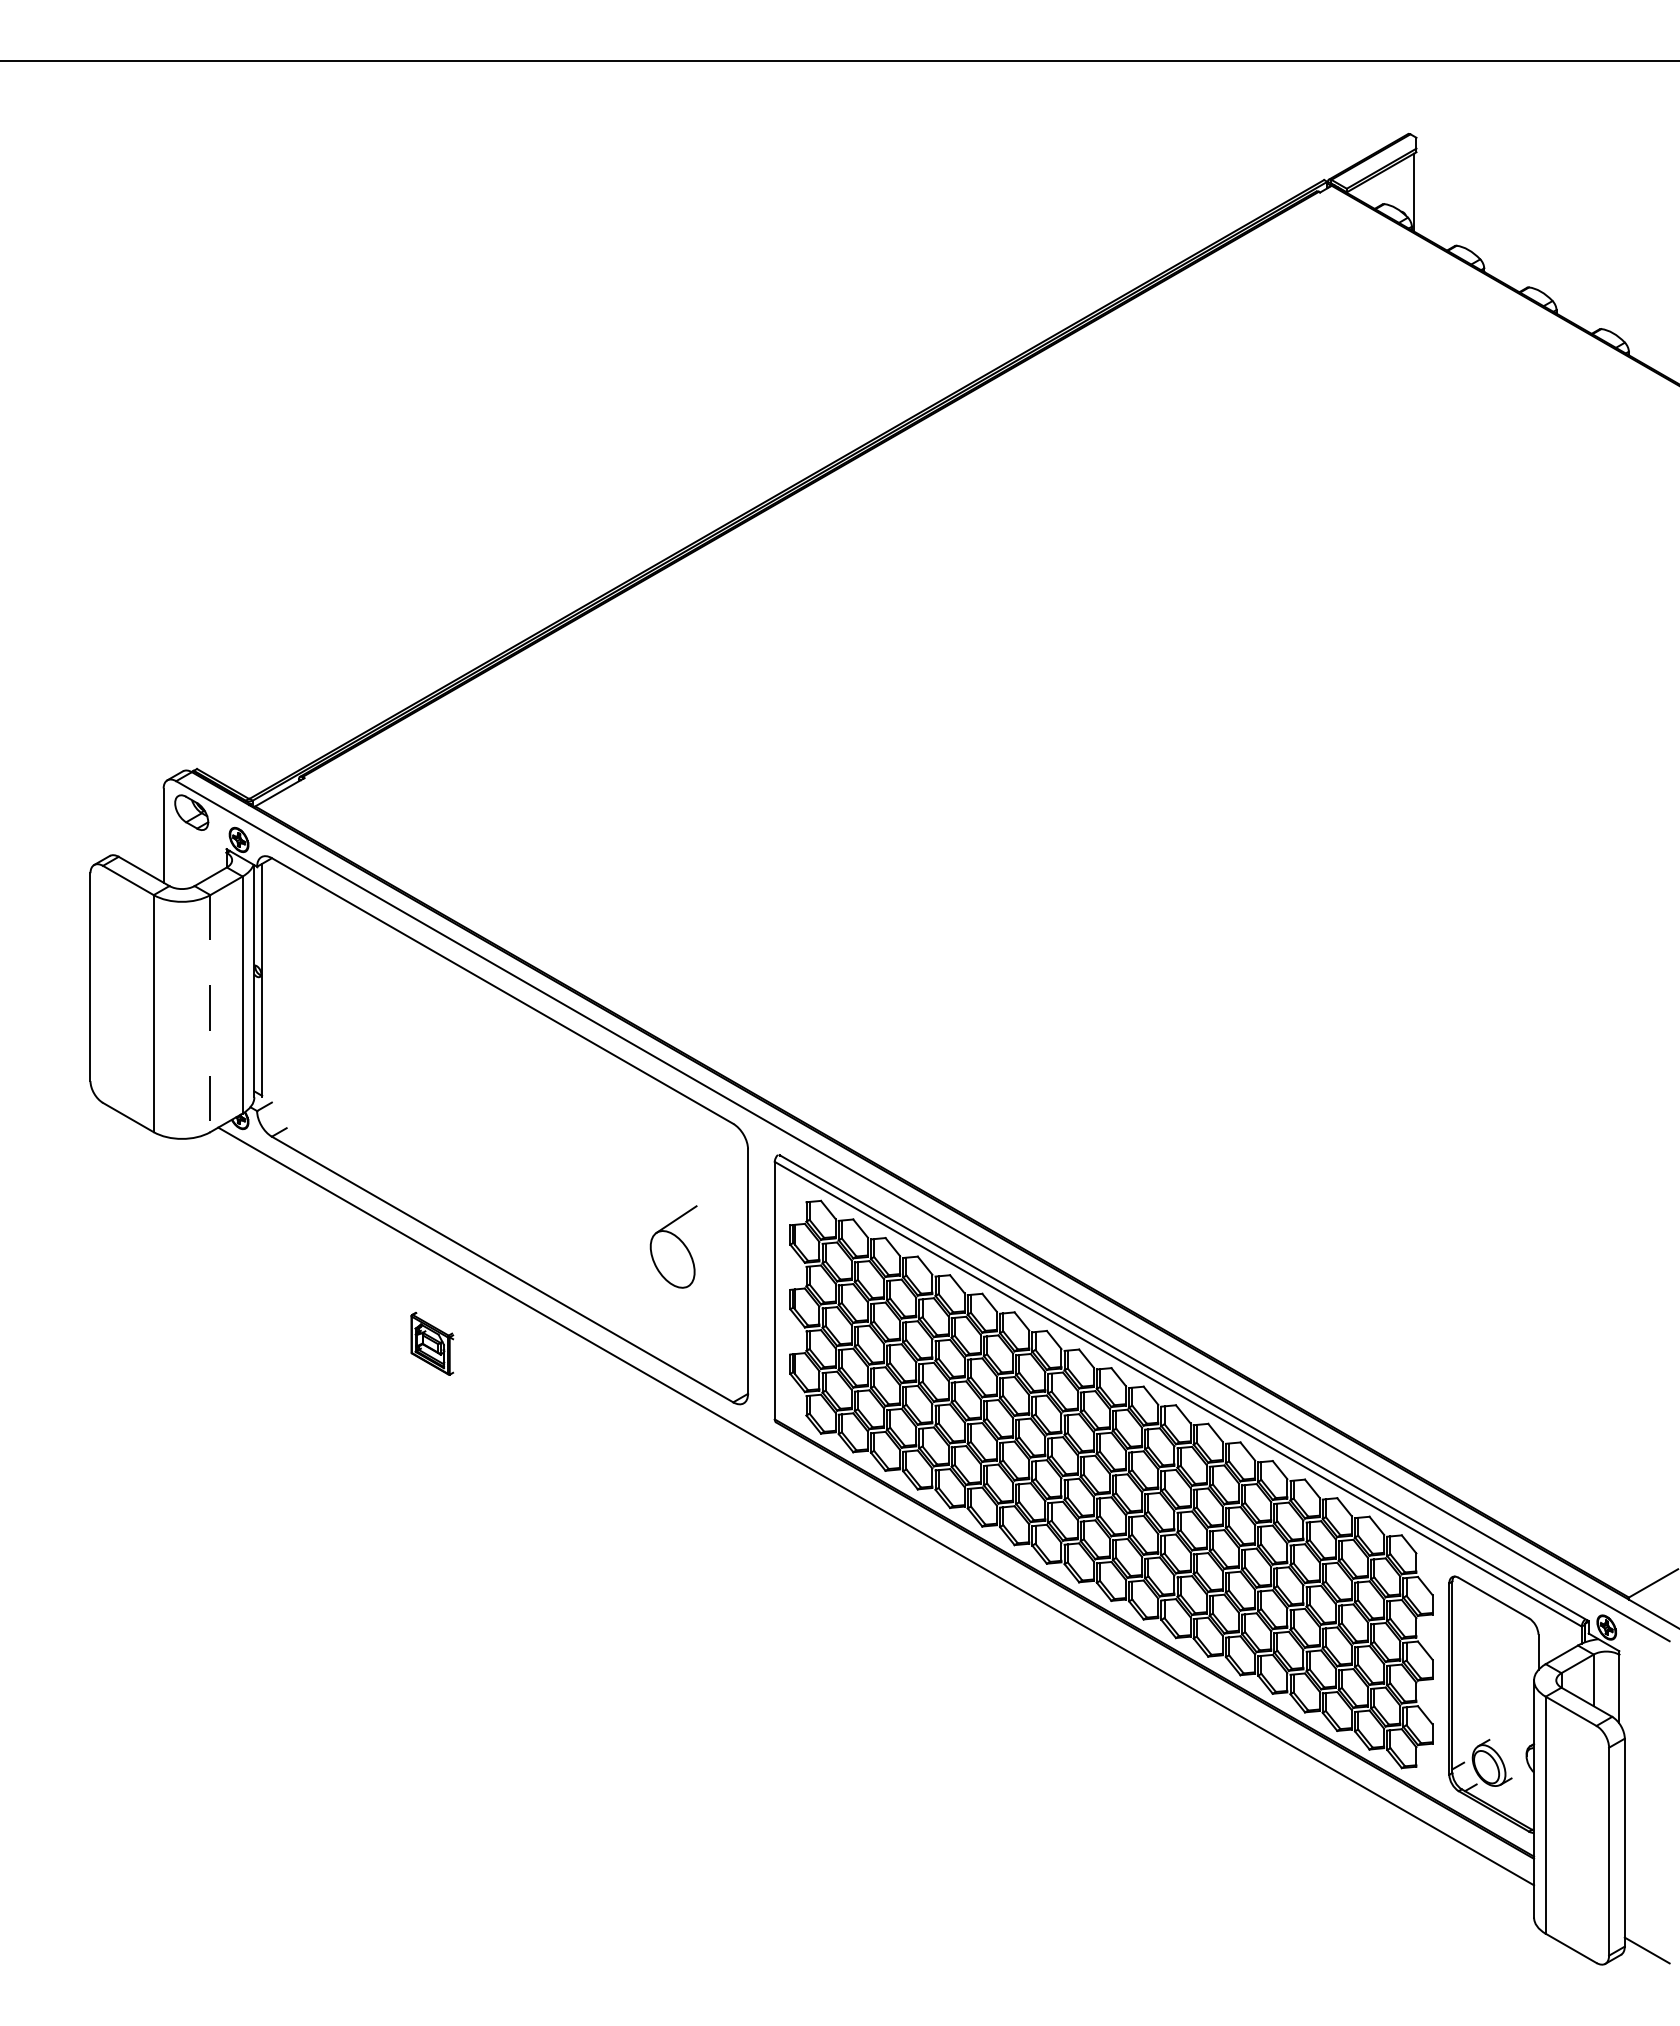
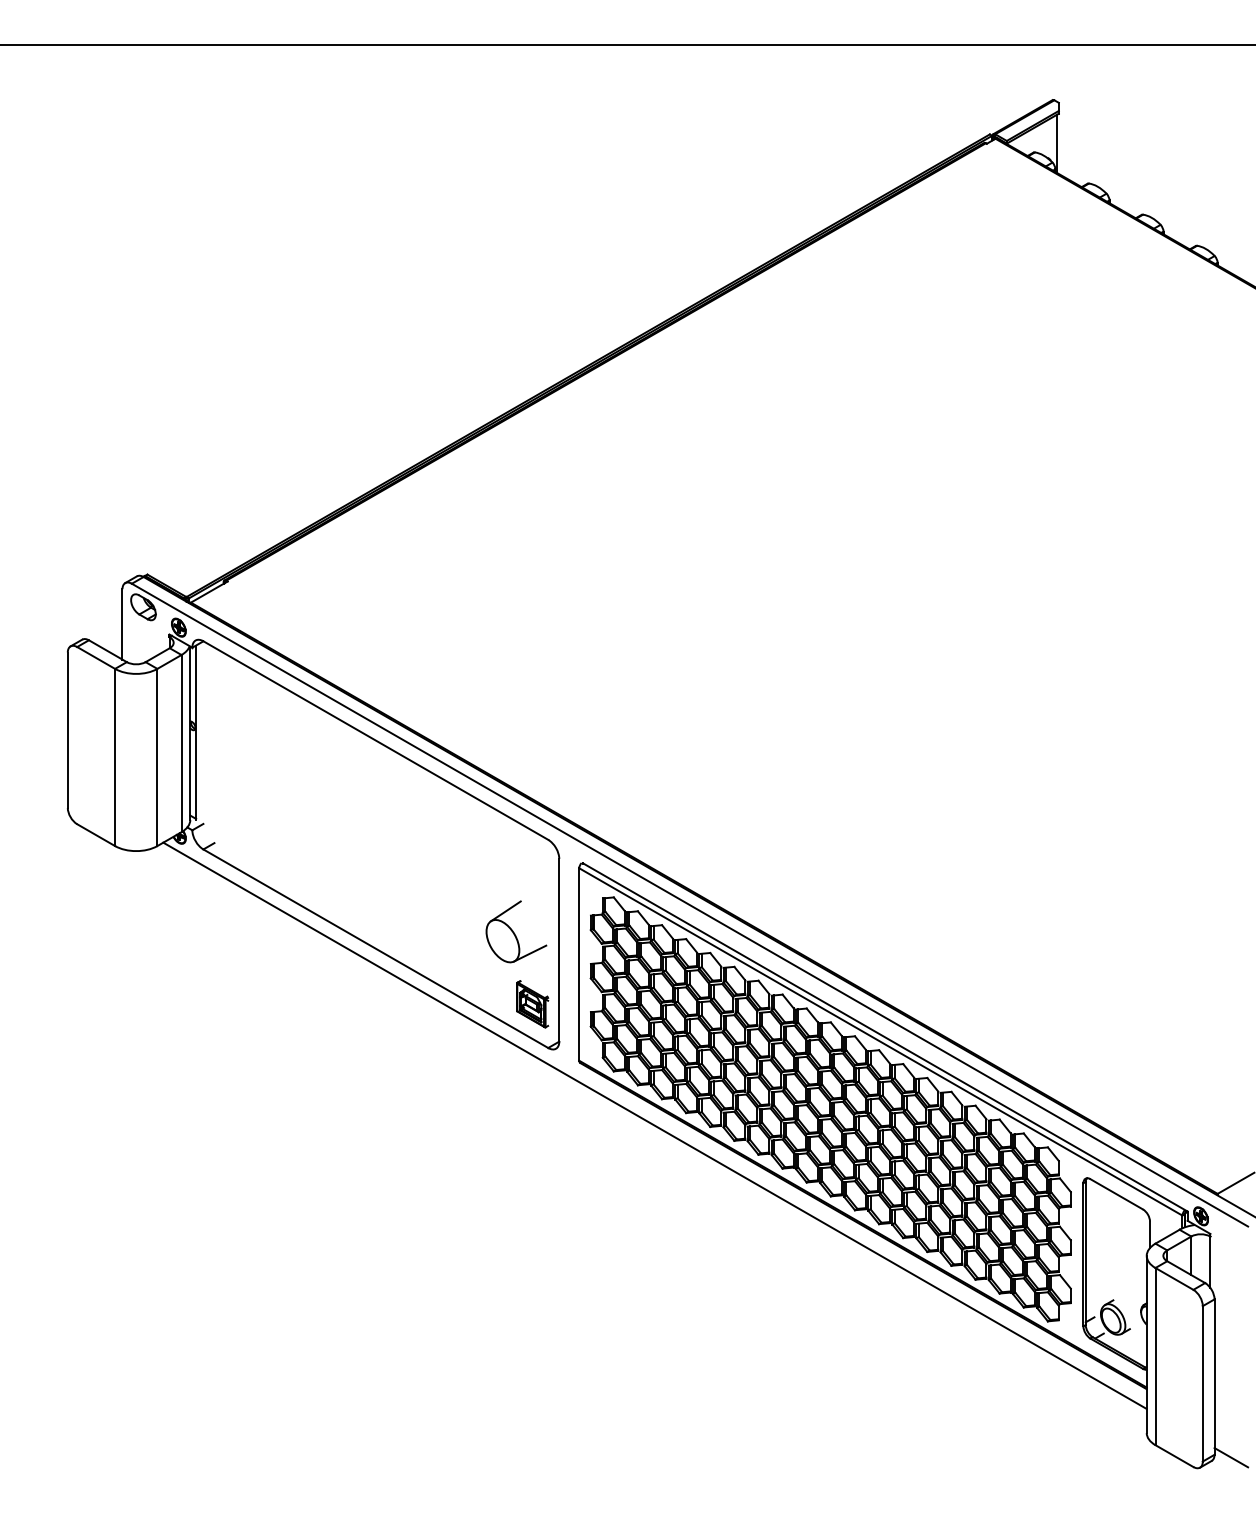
line: (210, 1013) -> (157, 757), dashed -> solid
line: (708, 1275) -> (529, 953), added
part: (432, 1343) -> (532, 1004), moved

